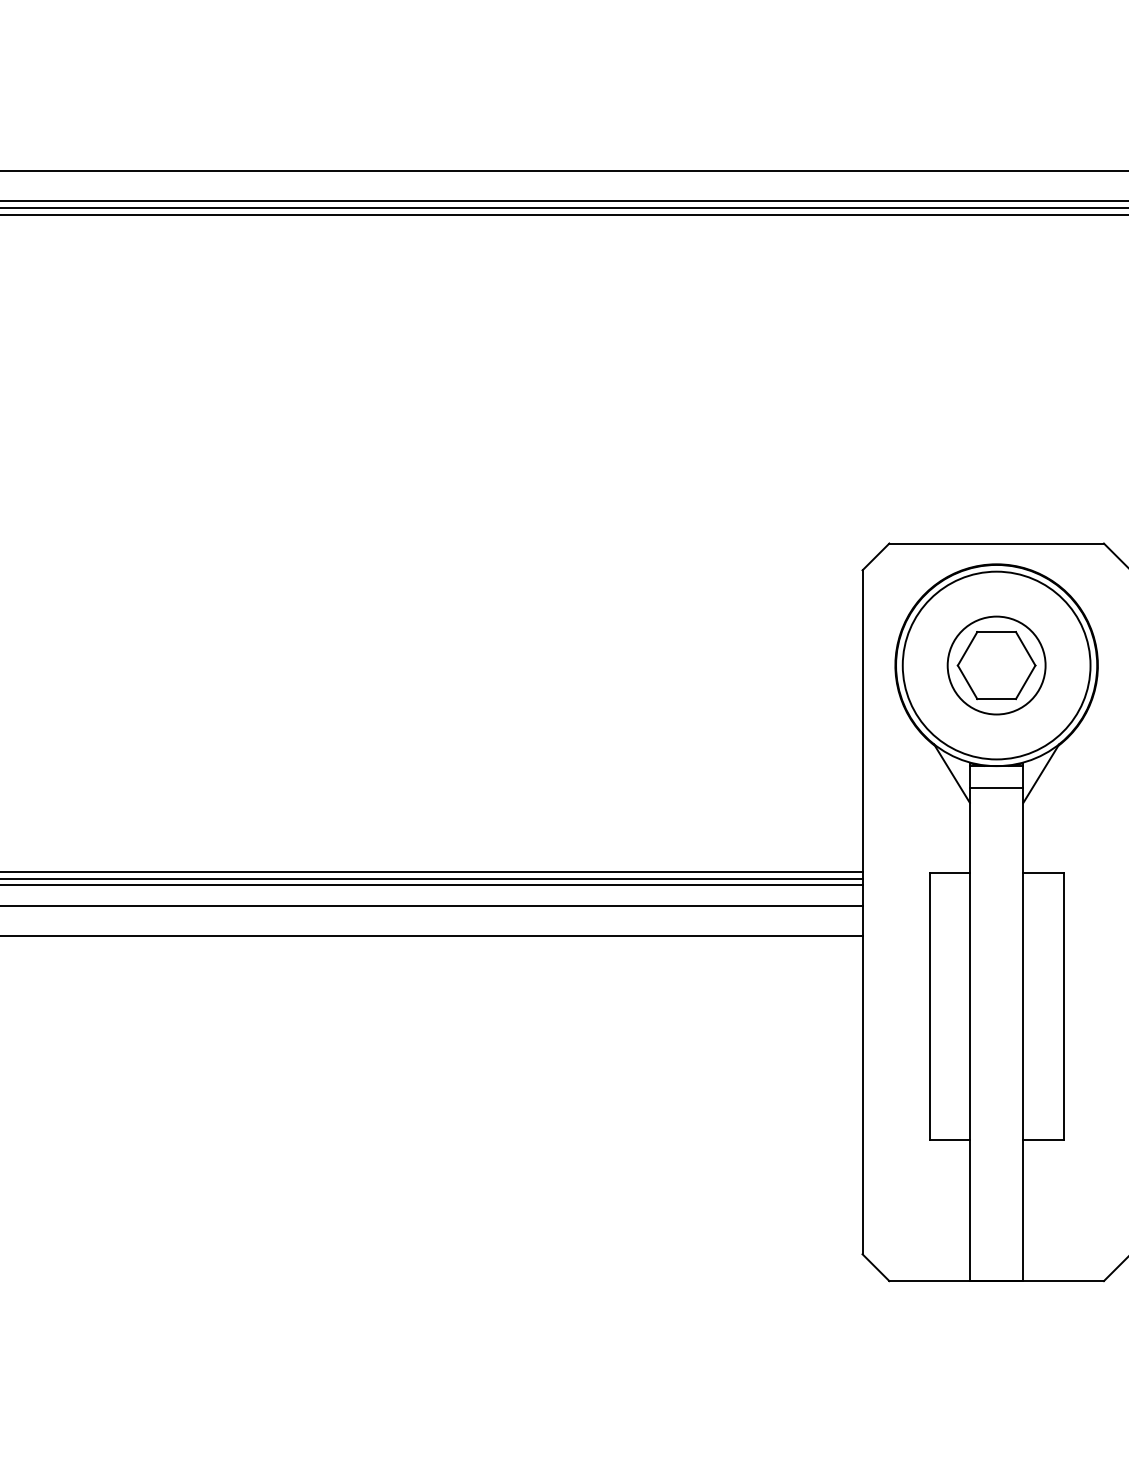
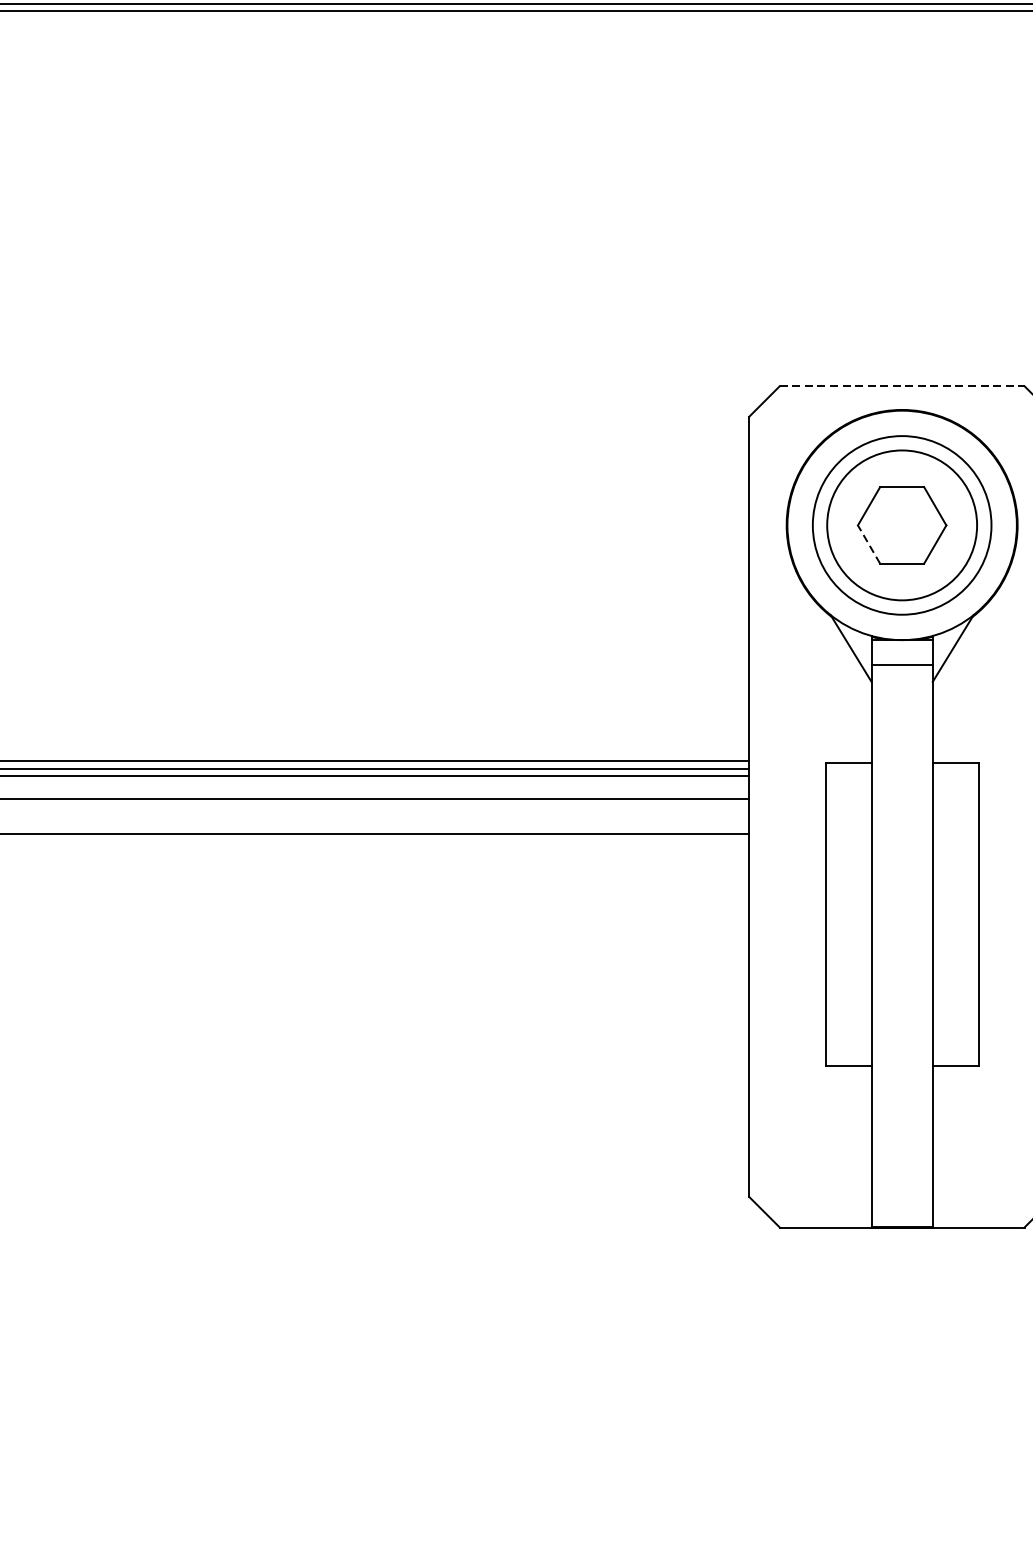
line: (997, 543) -> (903, 386), solid -> dashed
circle: (996, 665) -> (901, 525), size x0.7
circle: (996, 665) -> (901, 525), size x1.6
line: (967, 681) -> (868, 543), solid -> dashed

